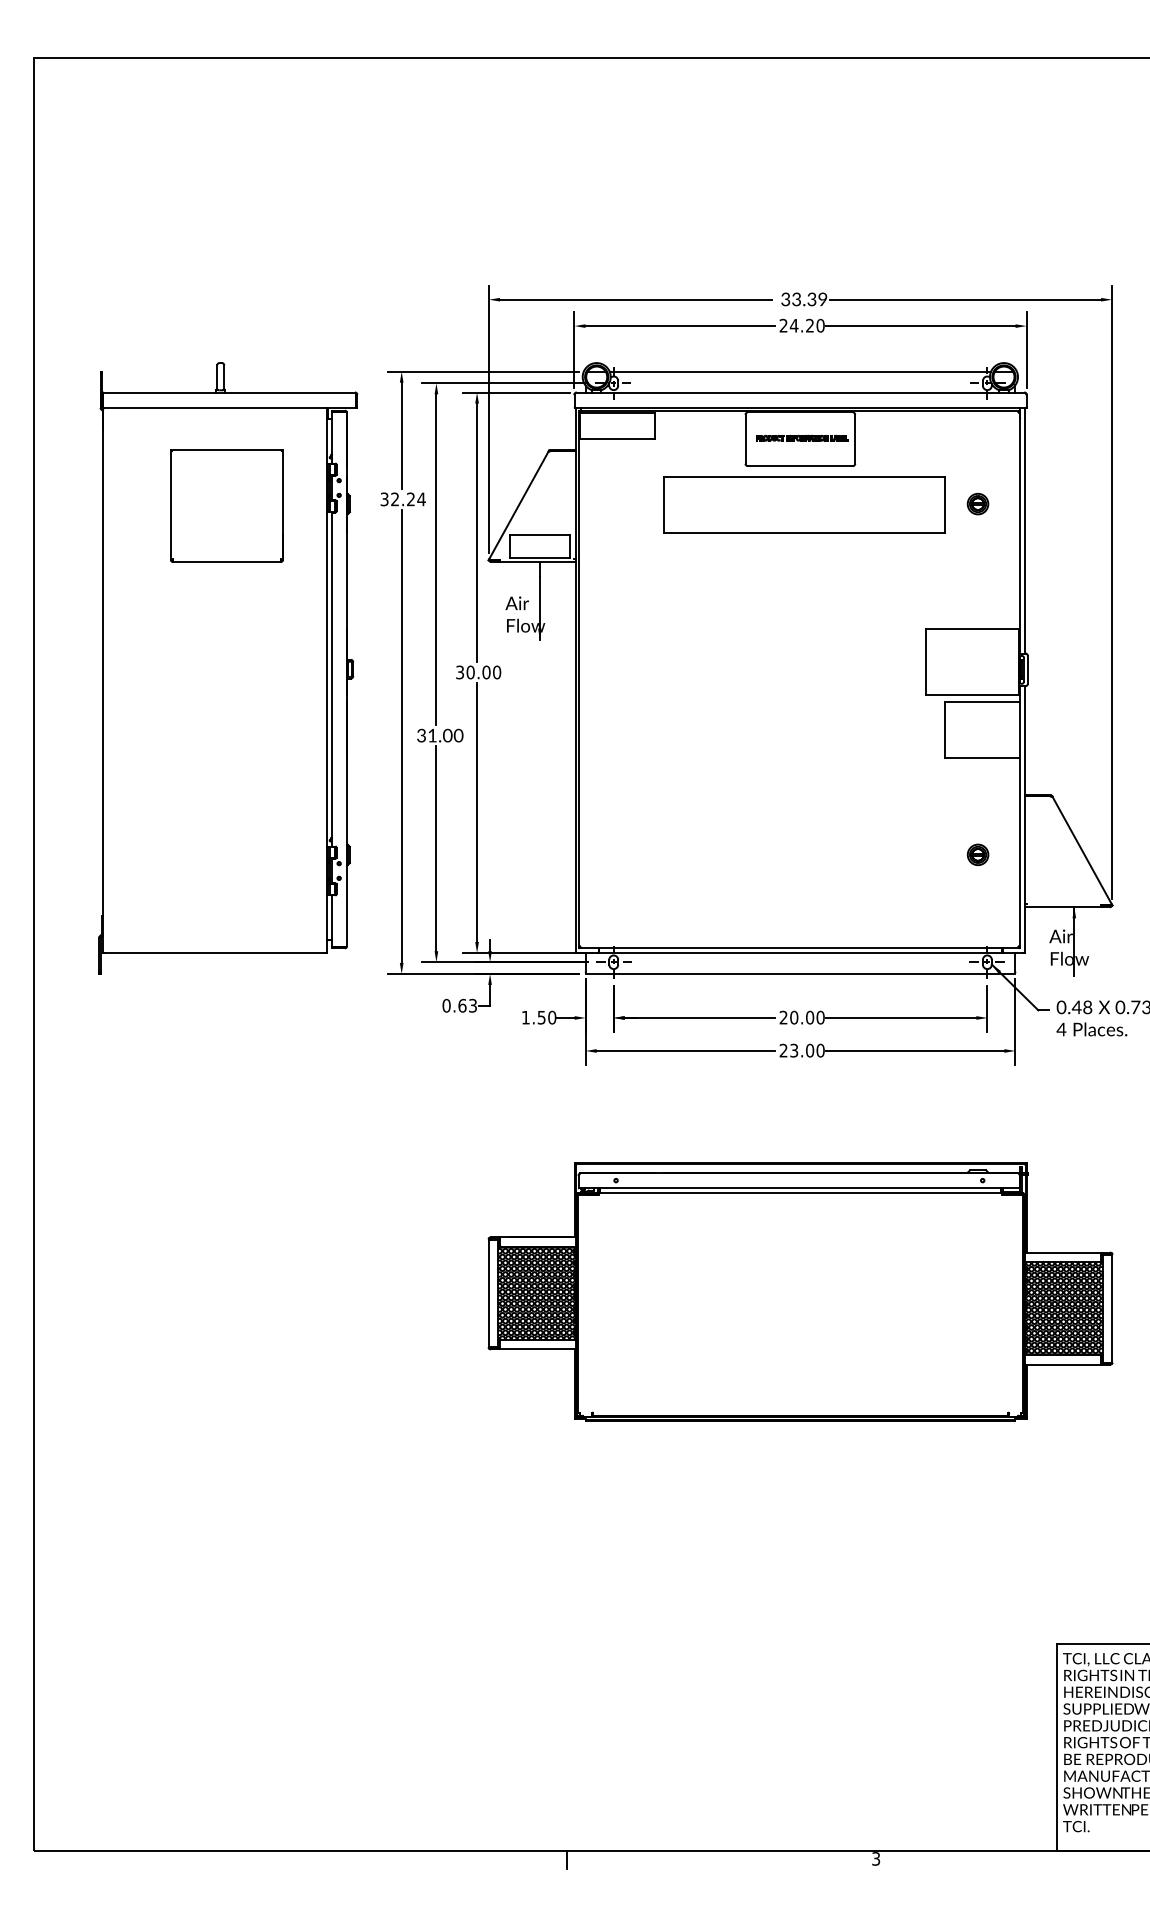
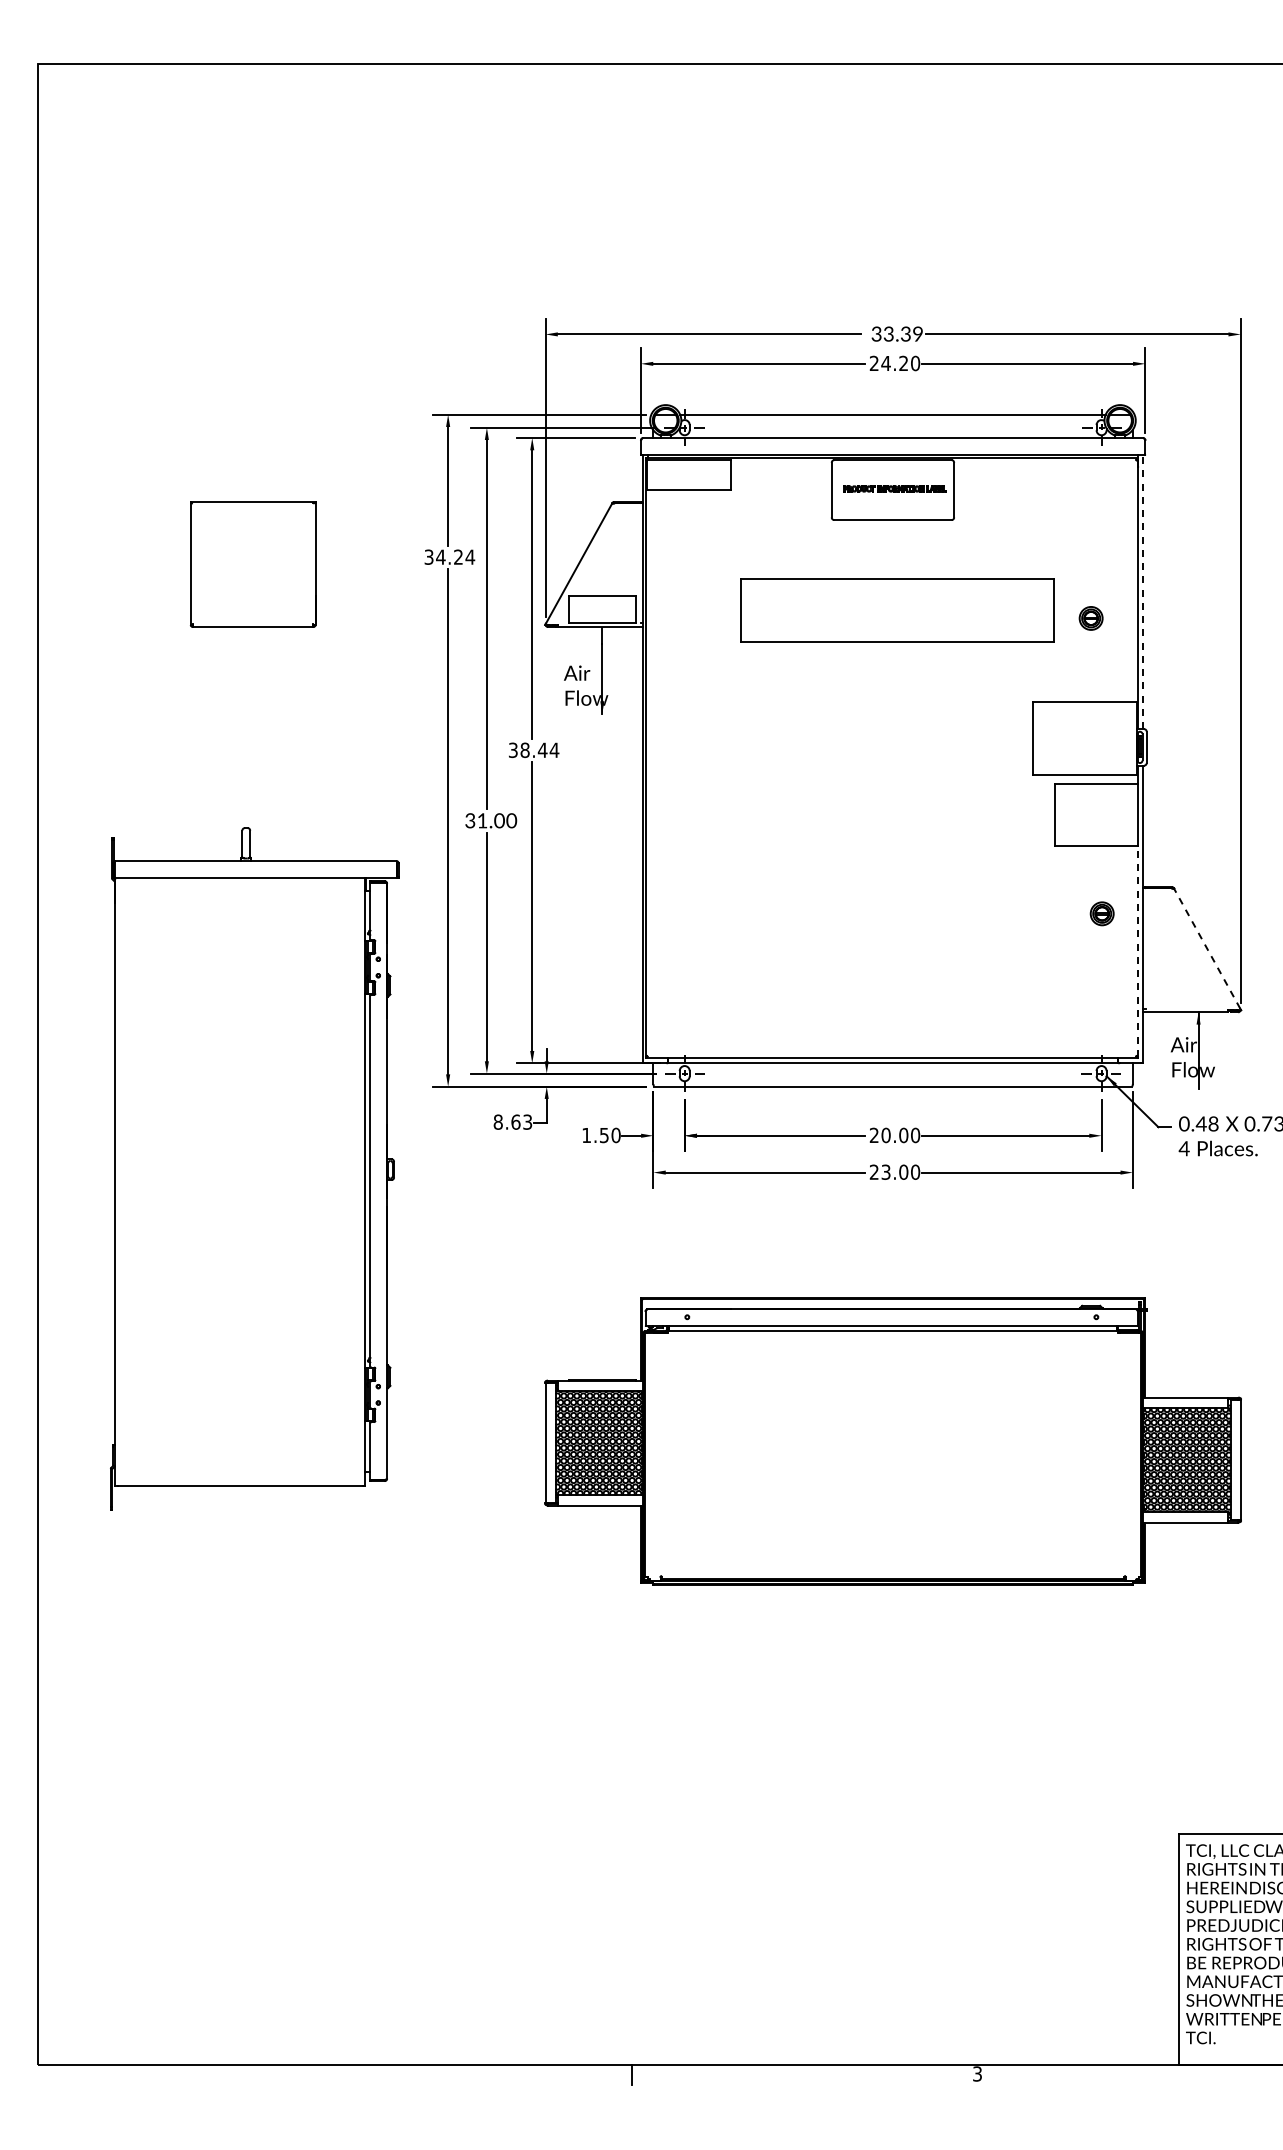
text: (394, 498) -> (440, 556), 32.24 -> 34.24
part: (977, 504) -> (1090, 618), moved
part: (804, 505) -> (897, 610), moved
line: (1024, 530) -> (1143, 591), solid -> dashed
part: (228, 668) -> (254, 1168), moved
text: (483, 671) -> (539, 749), 30.00 -> 38.44
line: (1082, 850) -> (1207, 948), solid -> dashed
line: (1020, 851) -> (1138, 950), solid -> dashed
part: (977, 854) -> (1101, 913), moved
text: (445, 1005) -> (497, 1121), 0.63 -> 8.63

